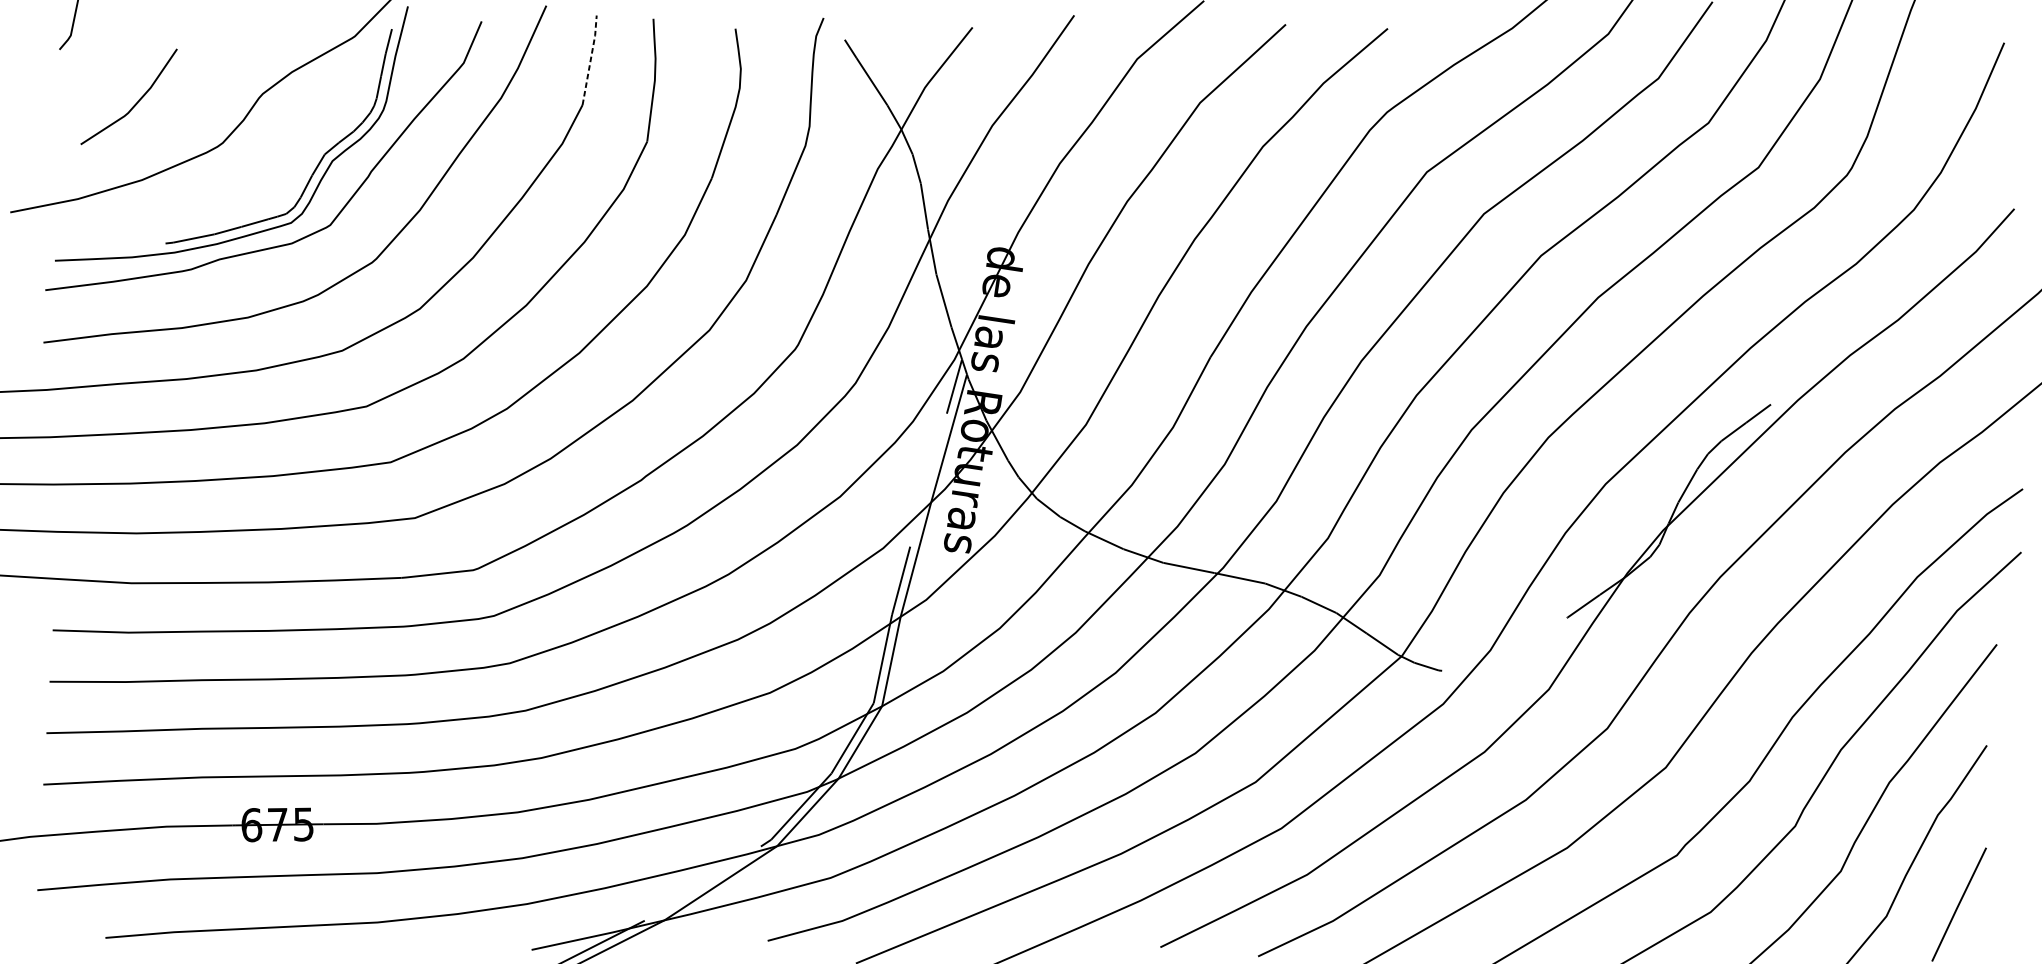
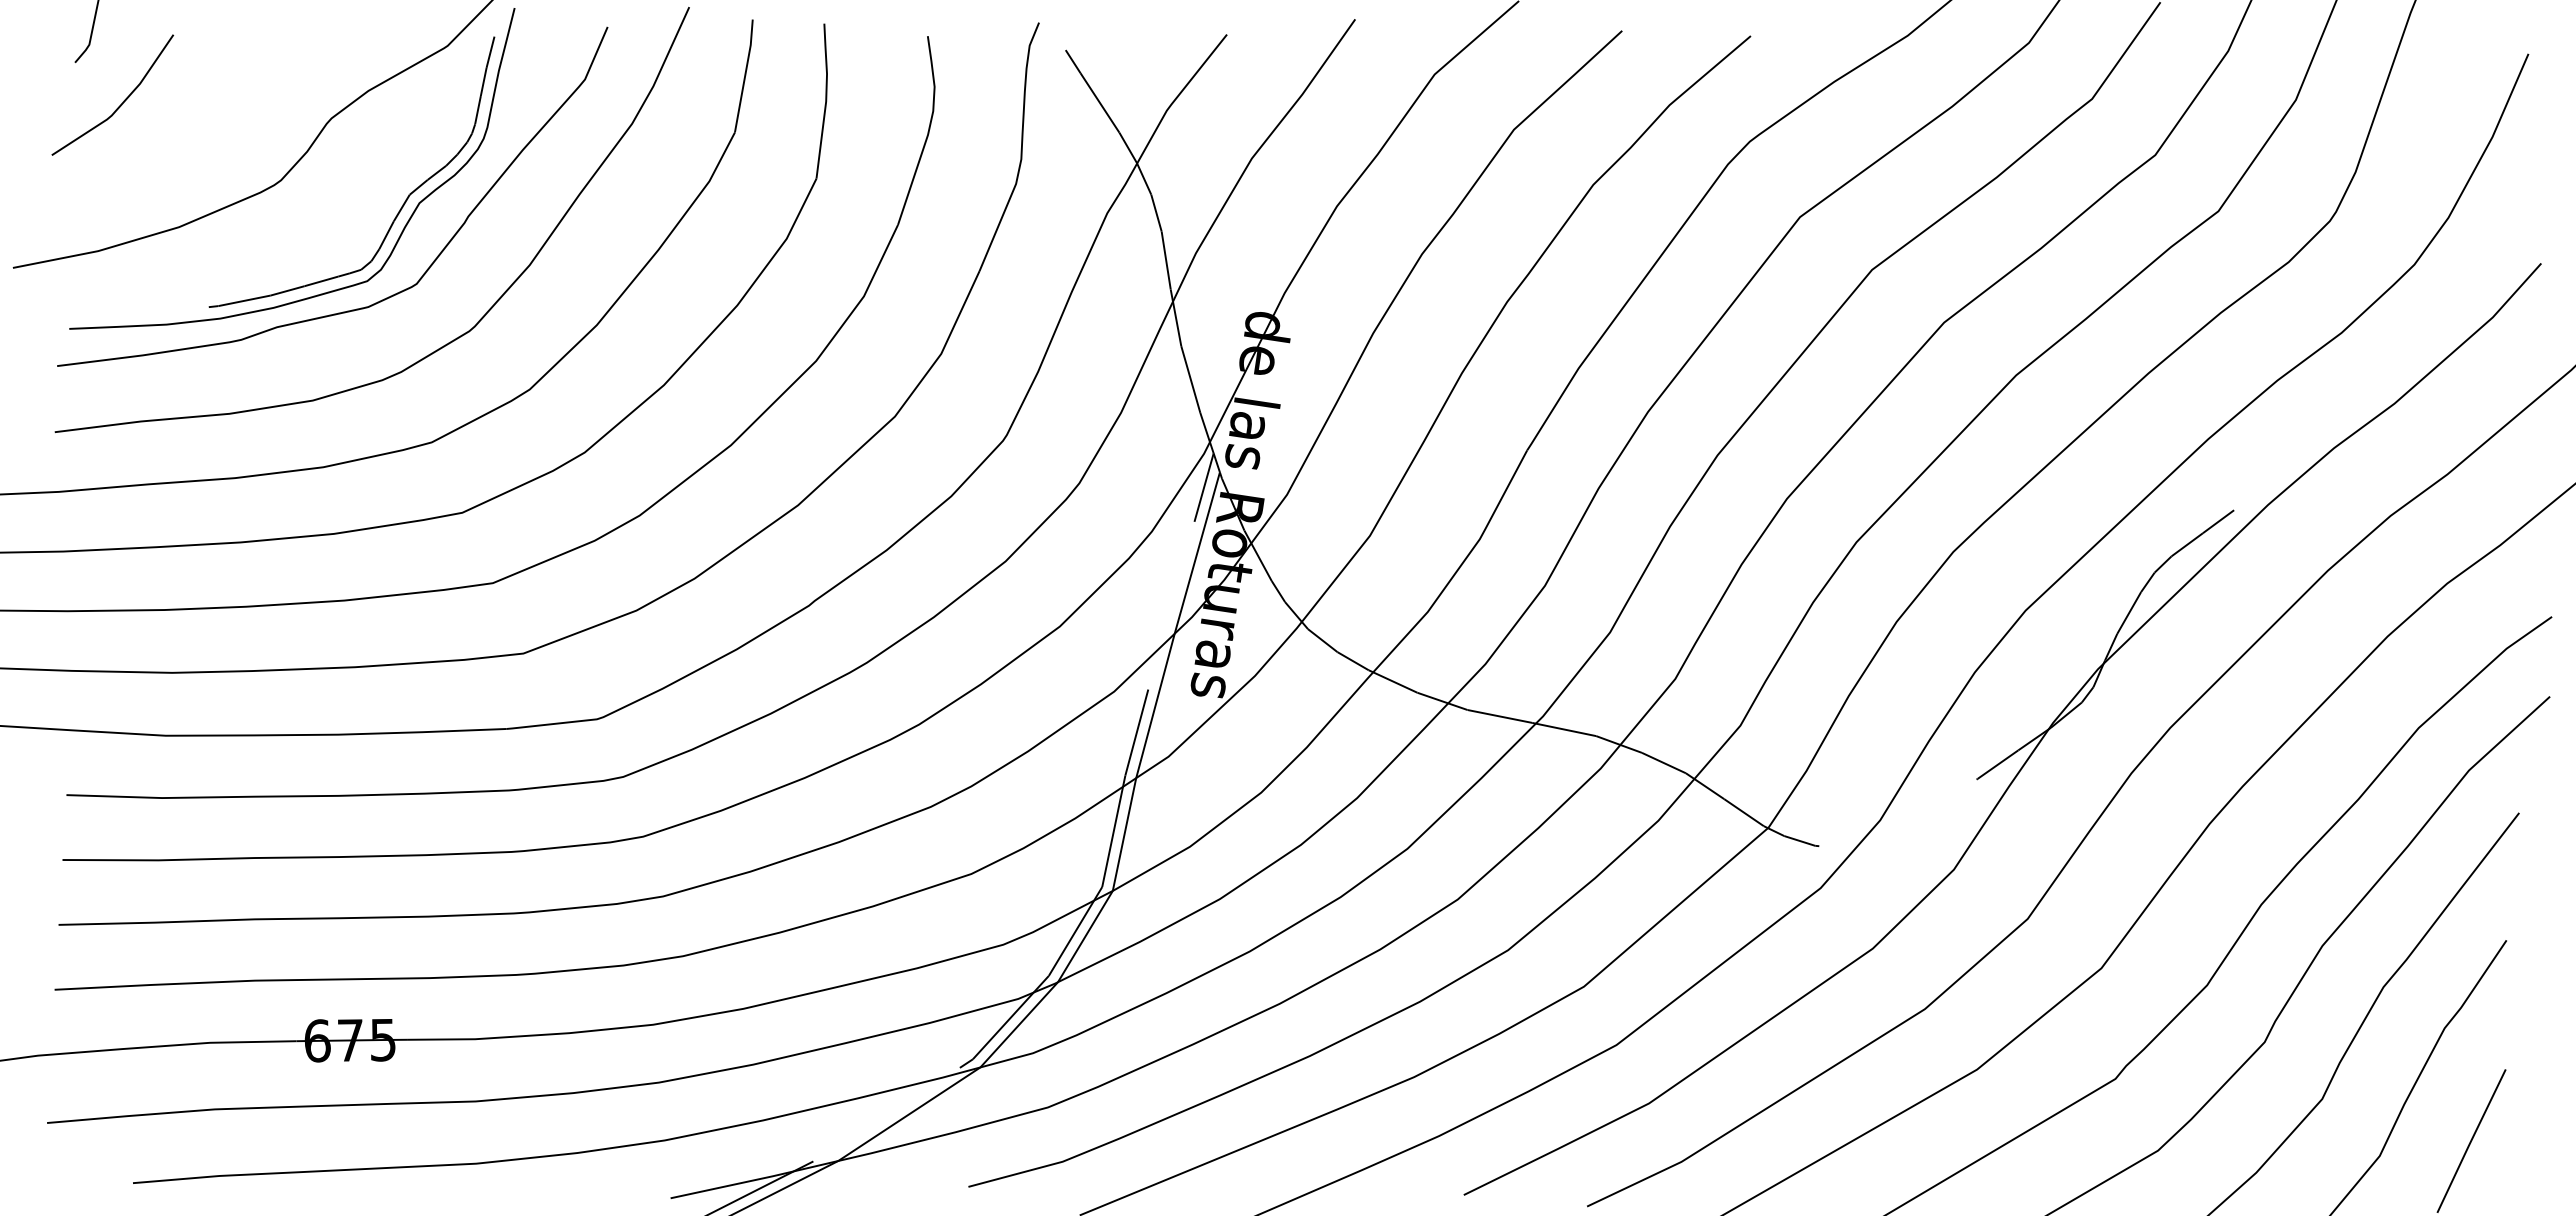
line: (590, 60) -> (745, 76), dashed -> solid
line: (137, 101) -> (123, 100), moved

